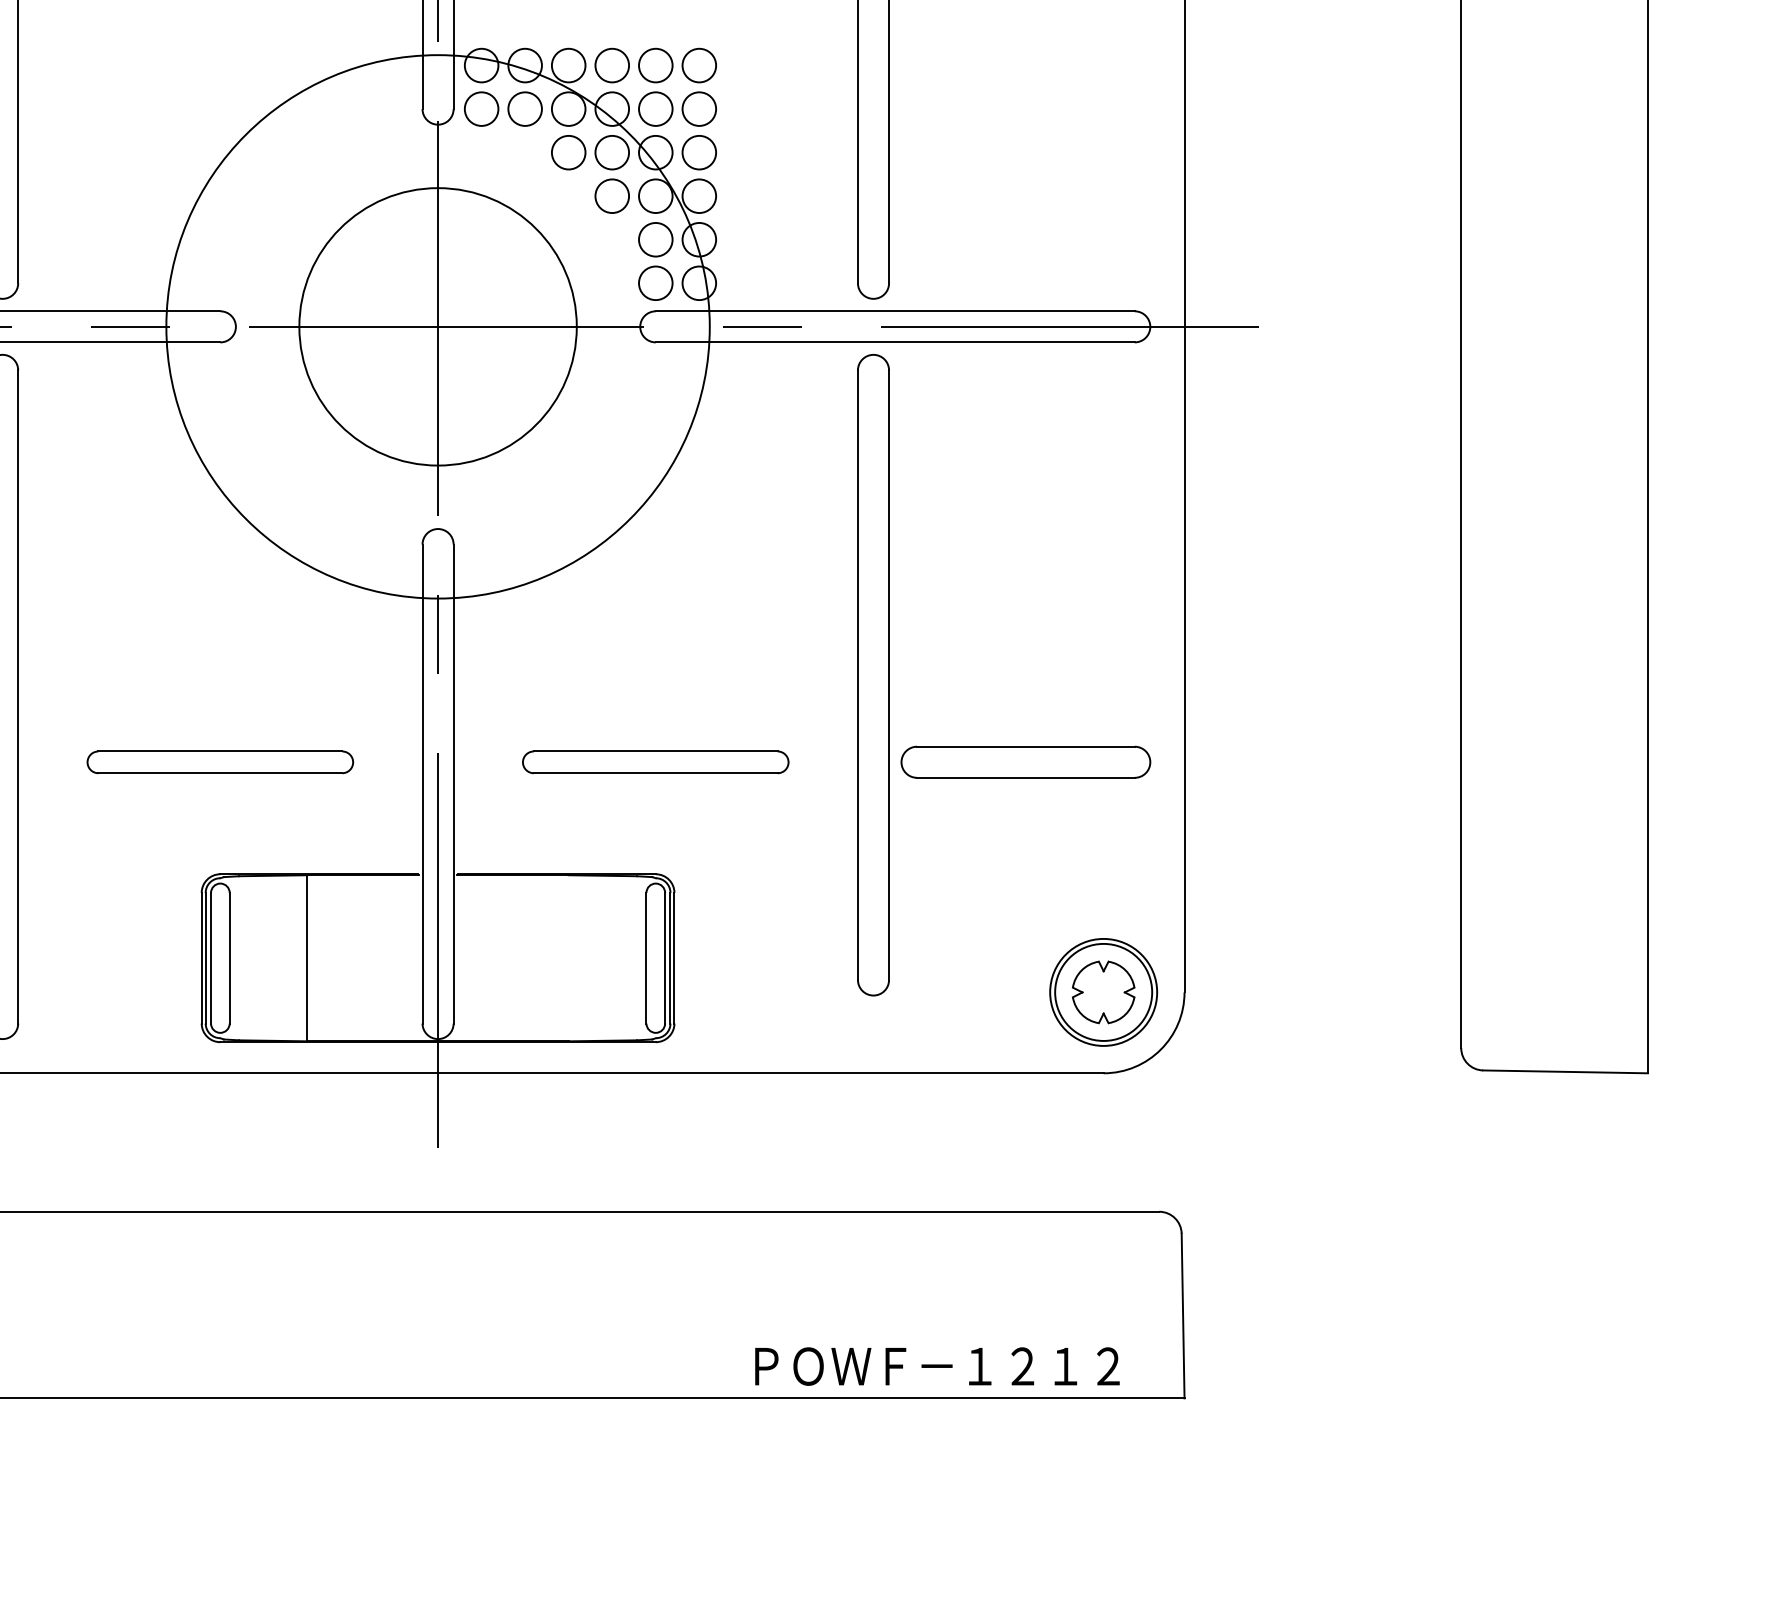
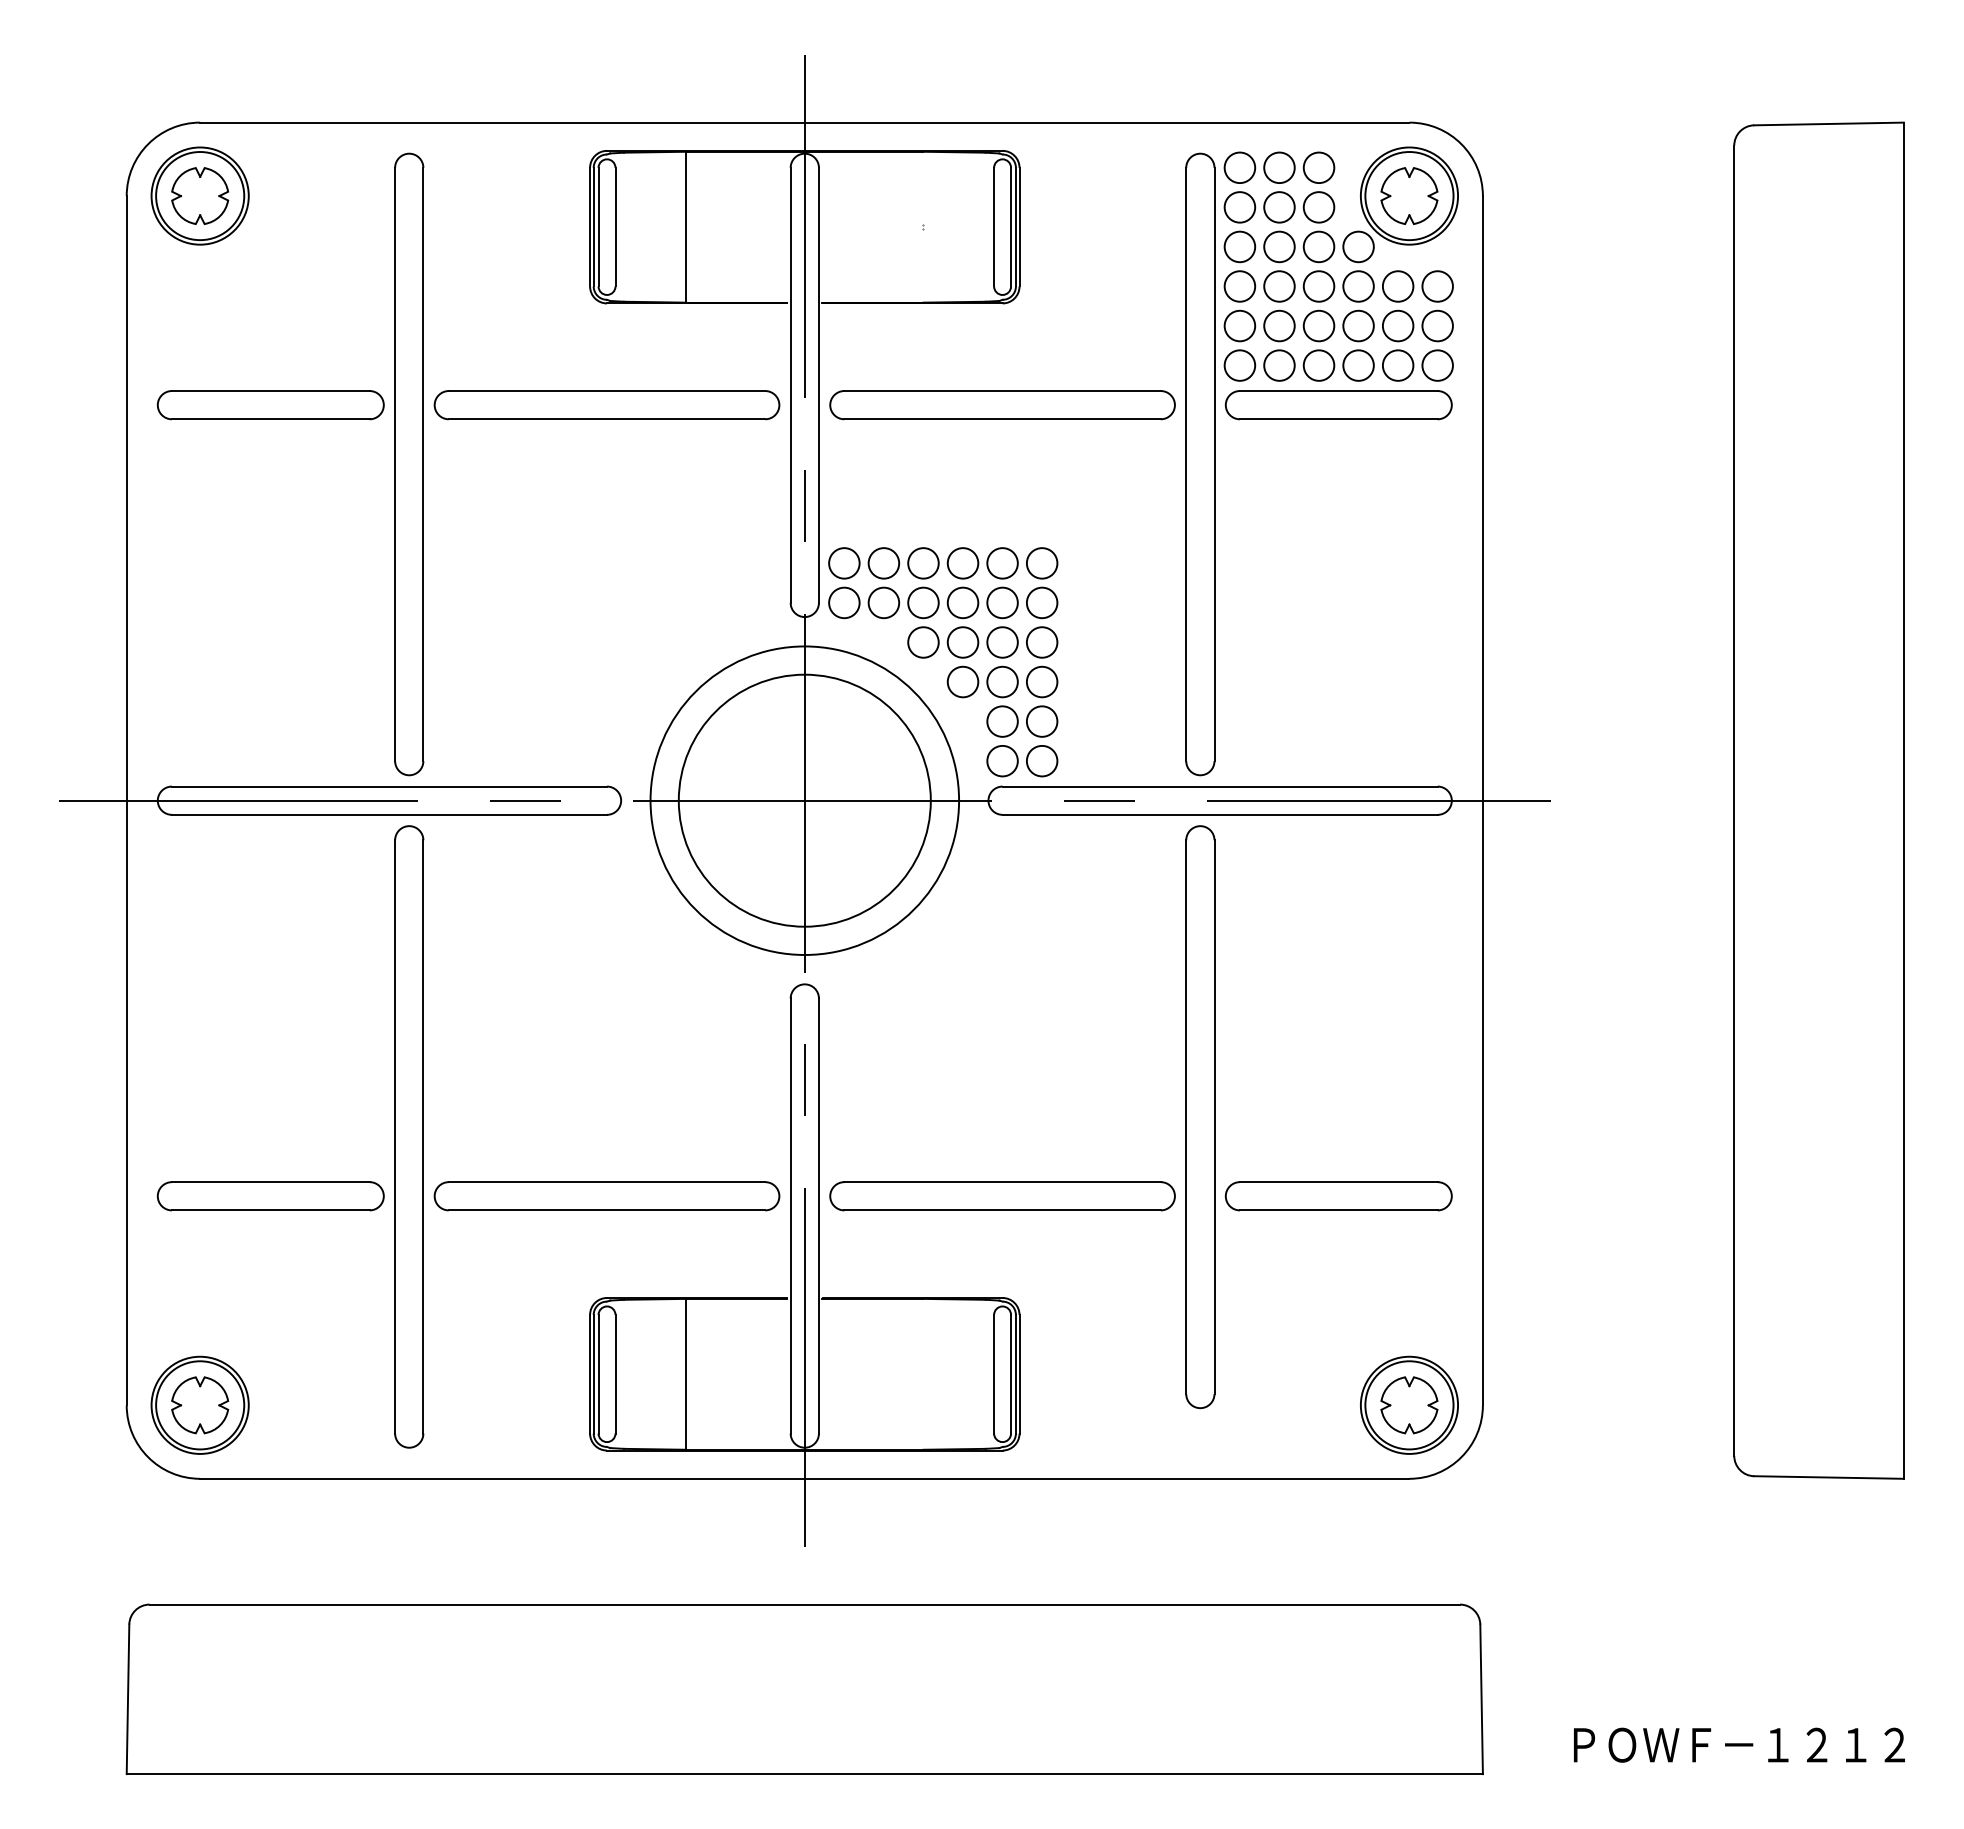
circle: (437, 326) -> (804, 800), size x0.62
part: (219, 762) -> (606, 1196), size x1.43
part: (655, 762) -> (1002, 1196), size x1.43
text: (937, 1365) -> (1739, 1744), moved

